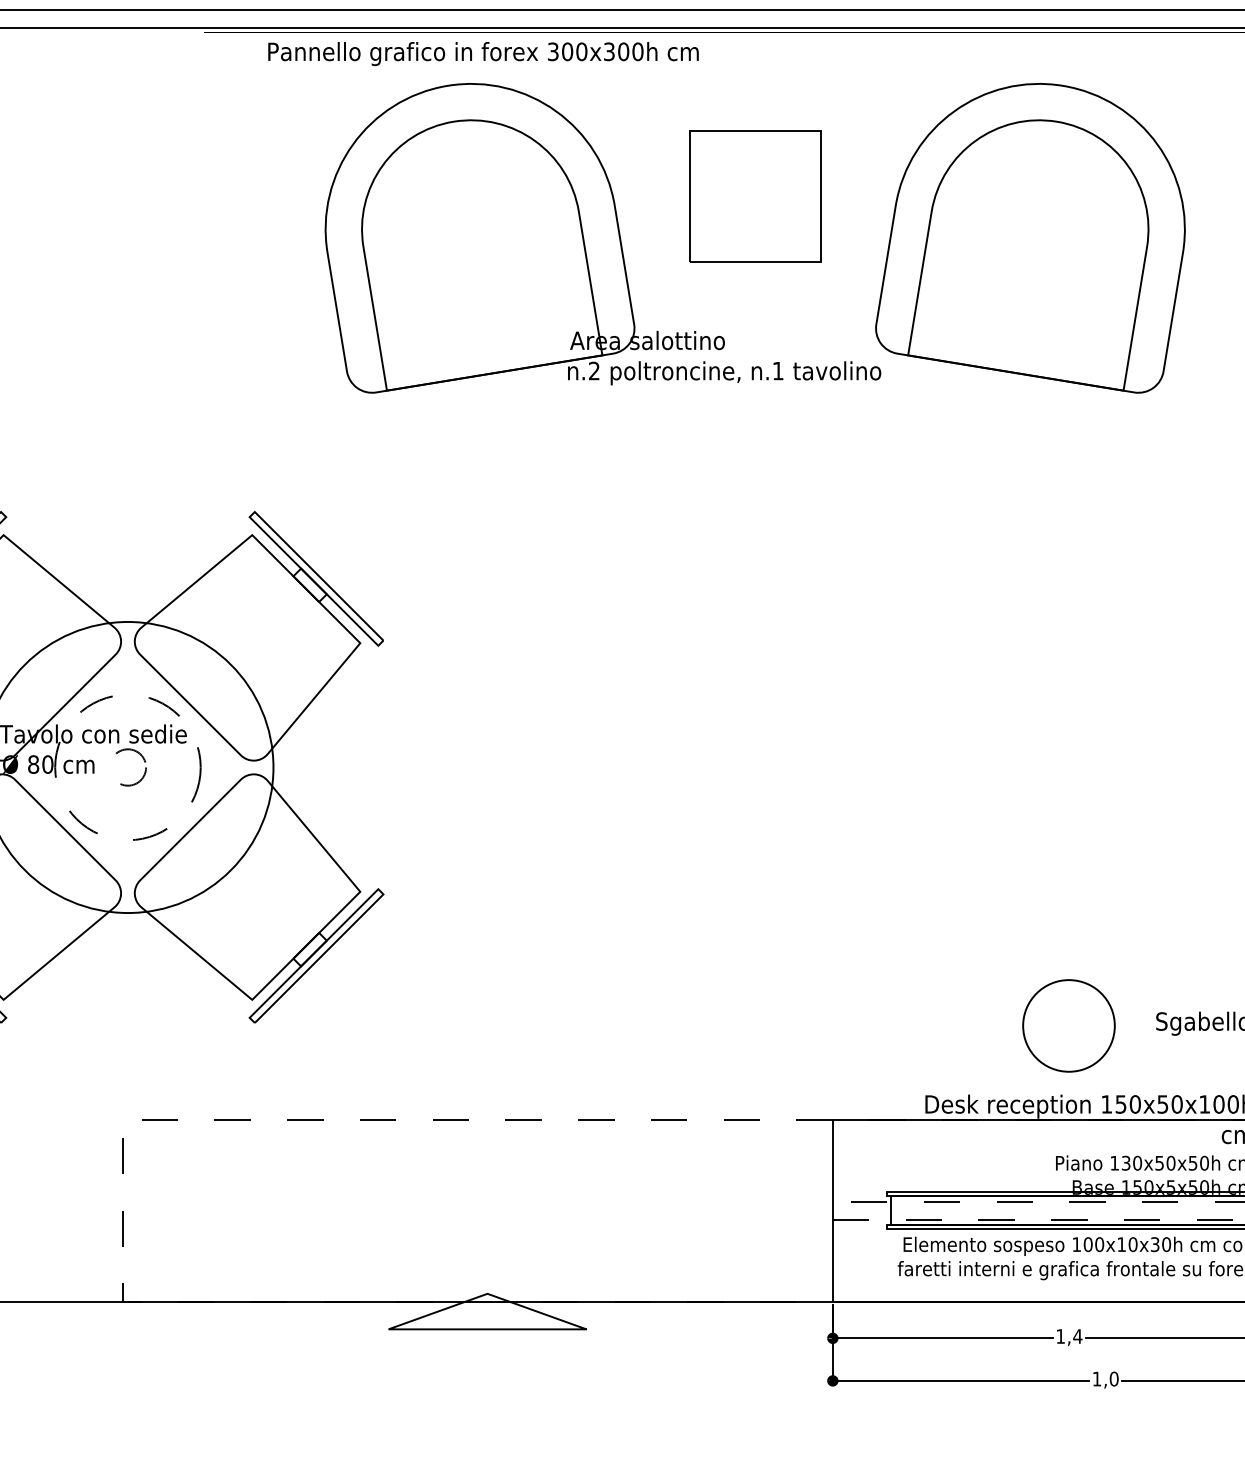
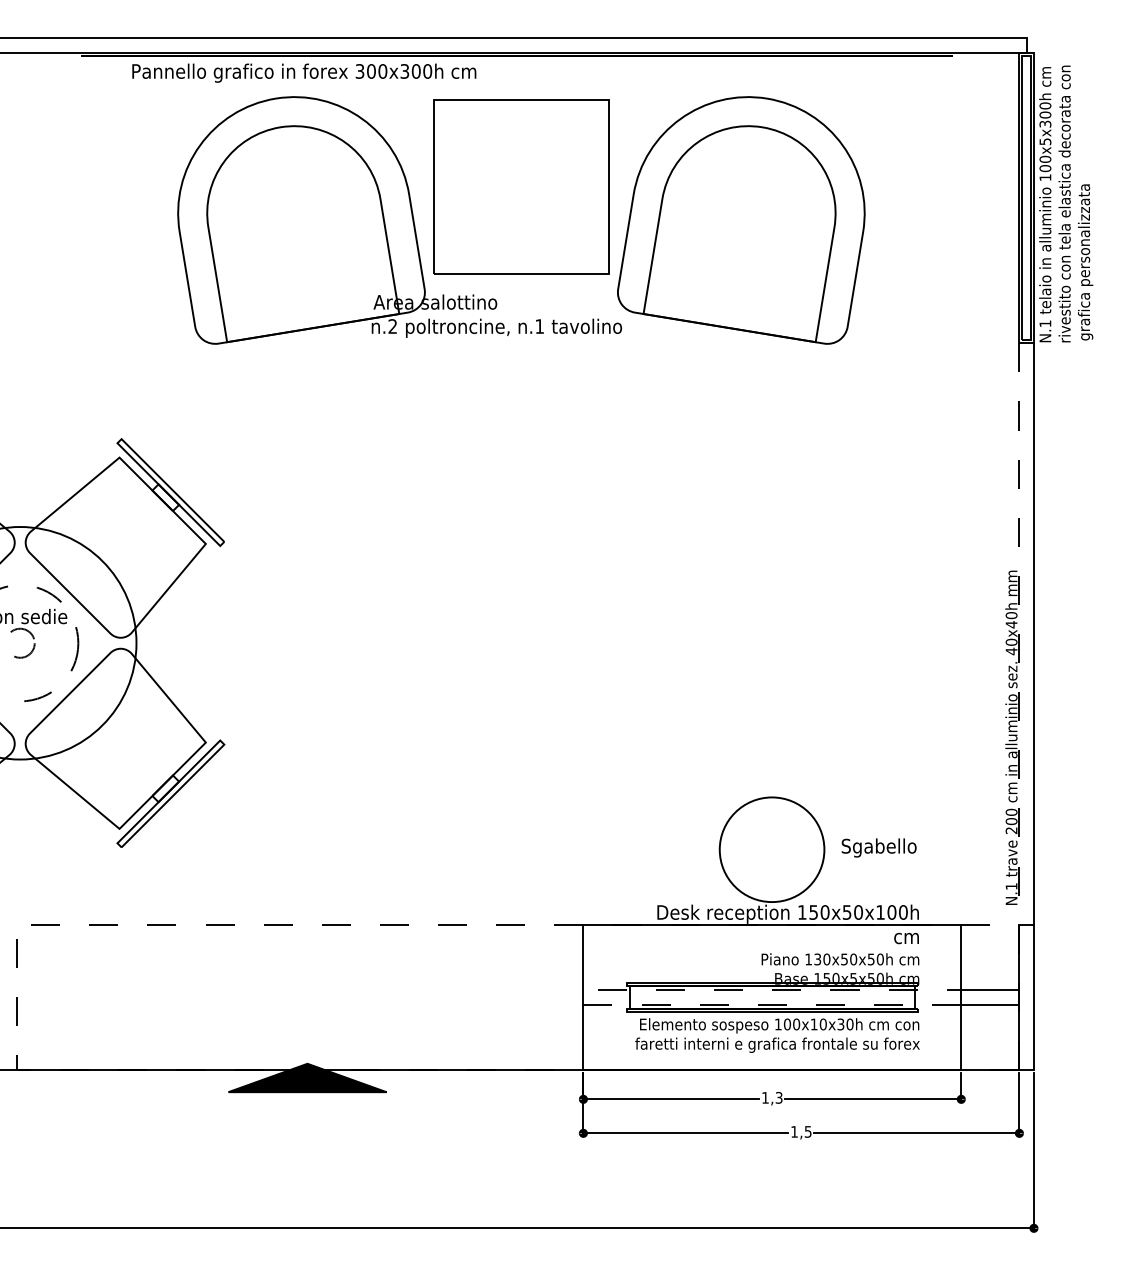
part: (755, 195) -> (521, 186), size x1.67
circle: (1068, 1025) -> (771, 849), size x1.43
fill: (487, 1310) -> (307, 1077), added
text: (1077, 1336) -> (778, 1097), 1,4 -> 1,3
text: (1113, 1378) -> (807, 1131), 1,0 -> 1,5

